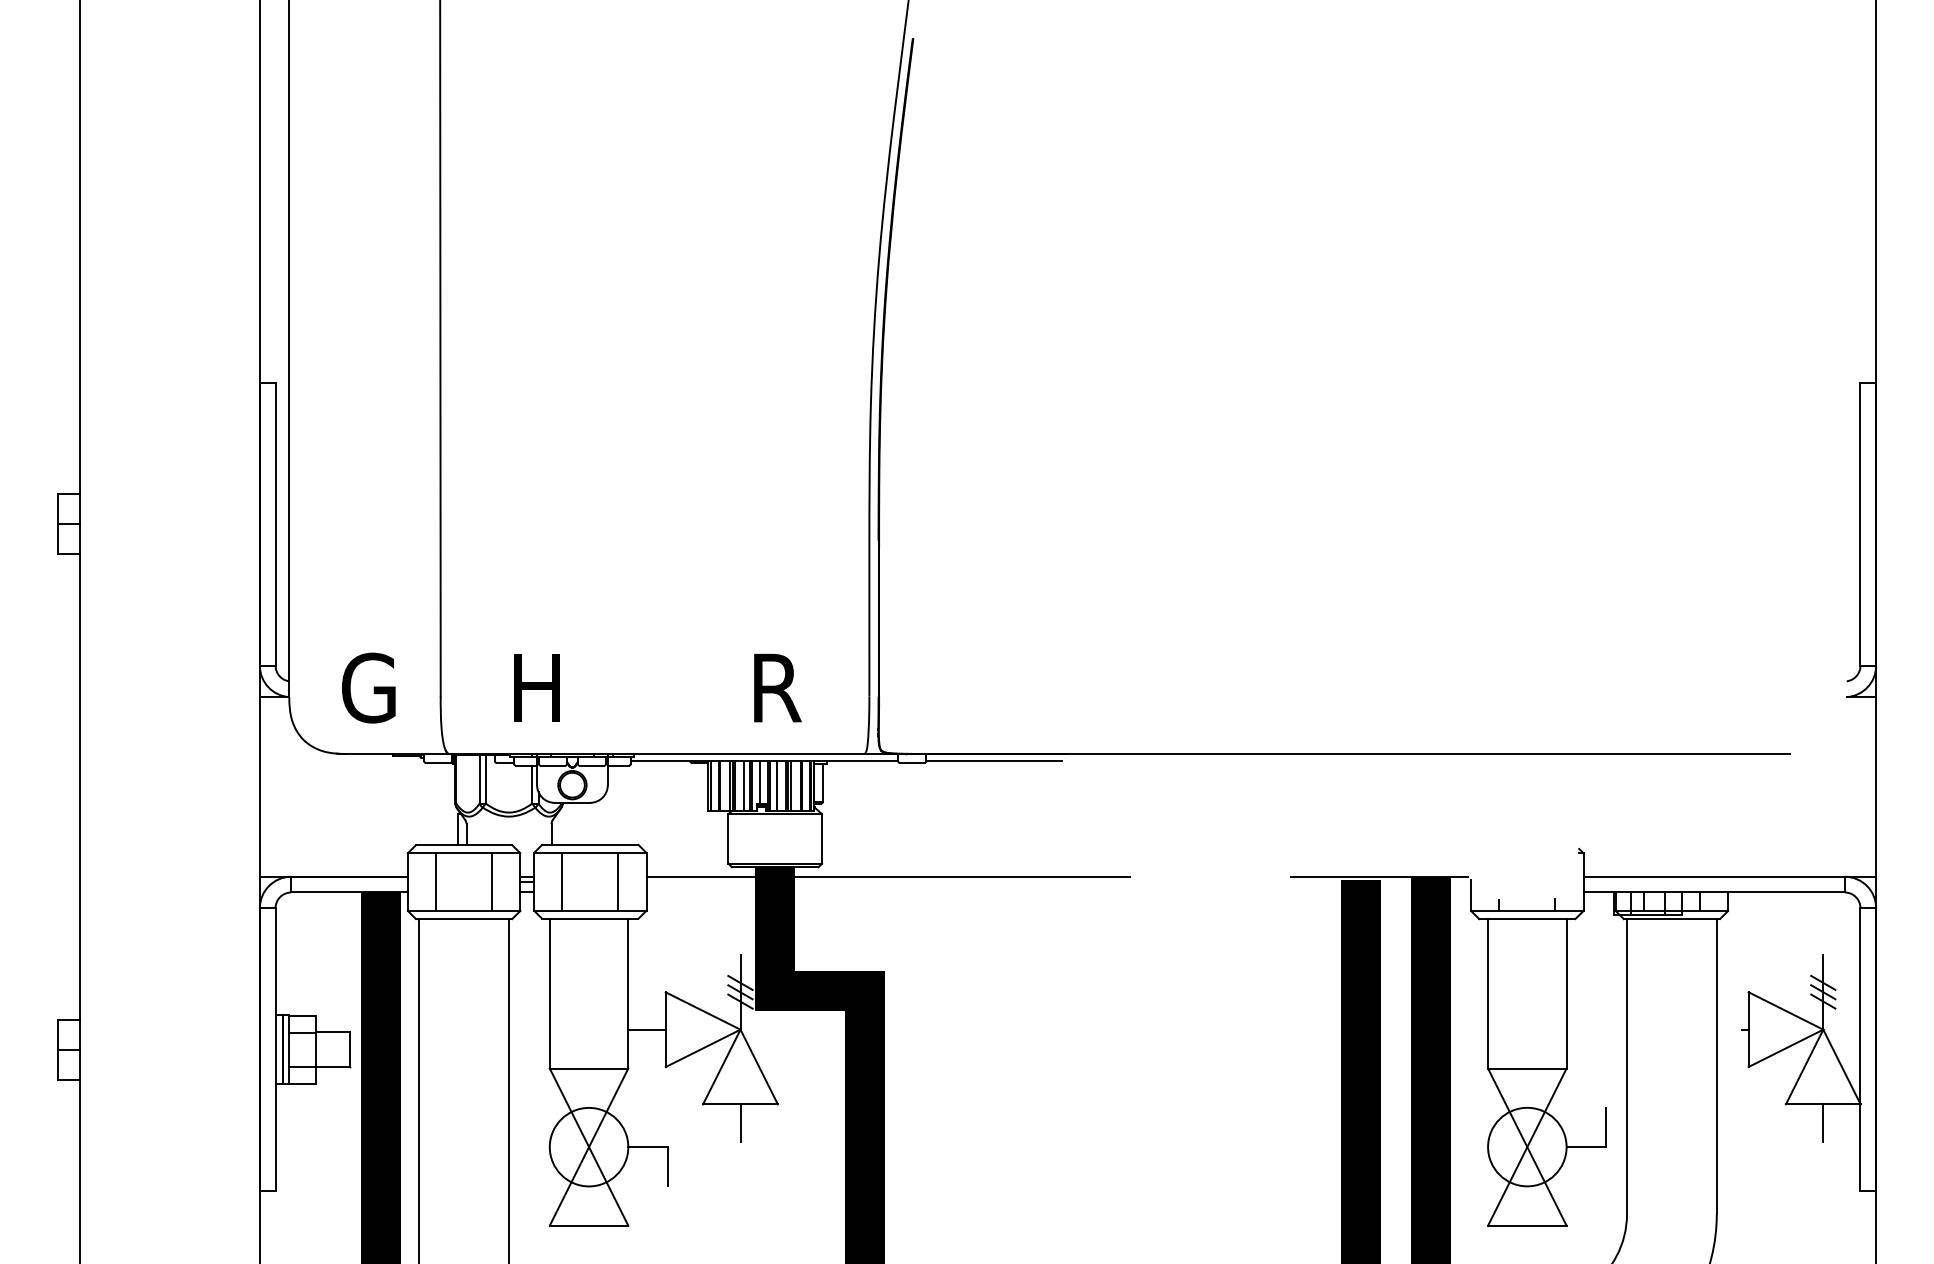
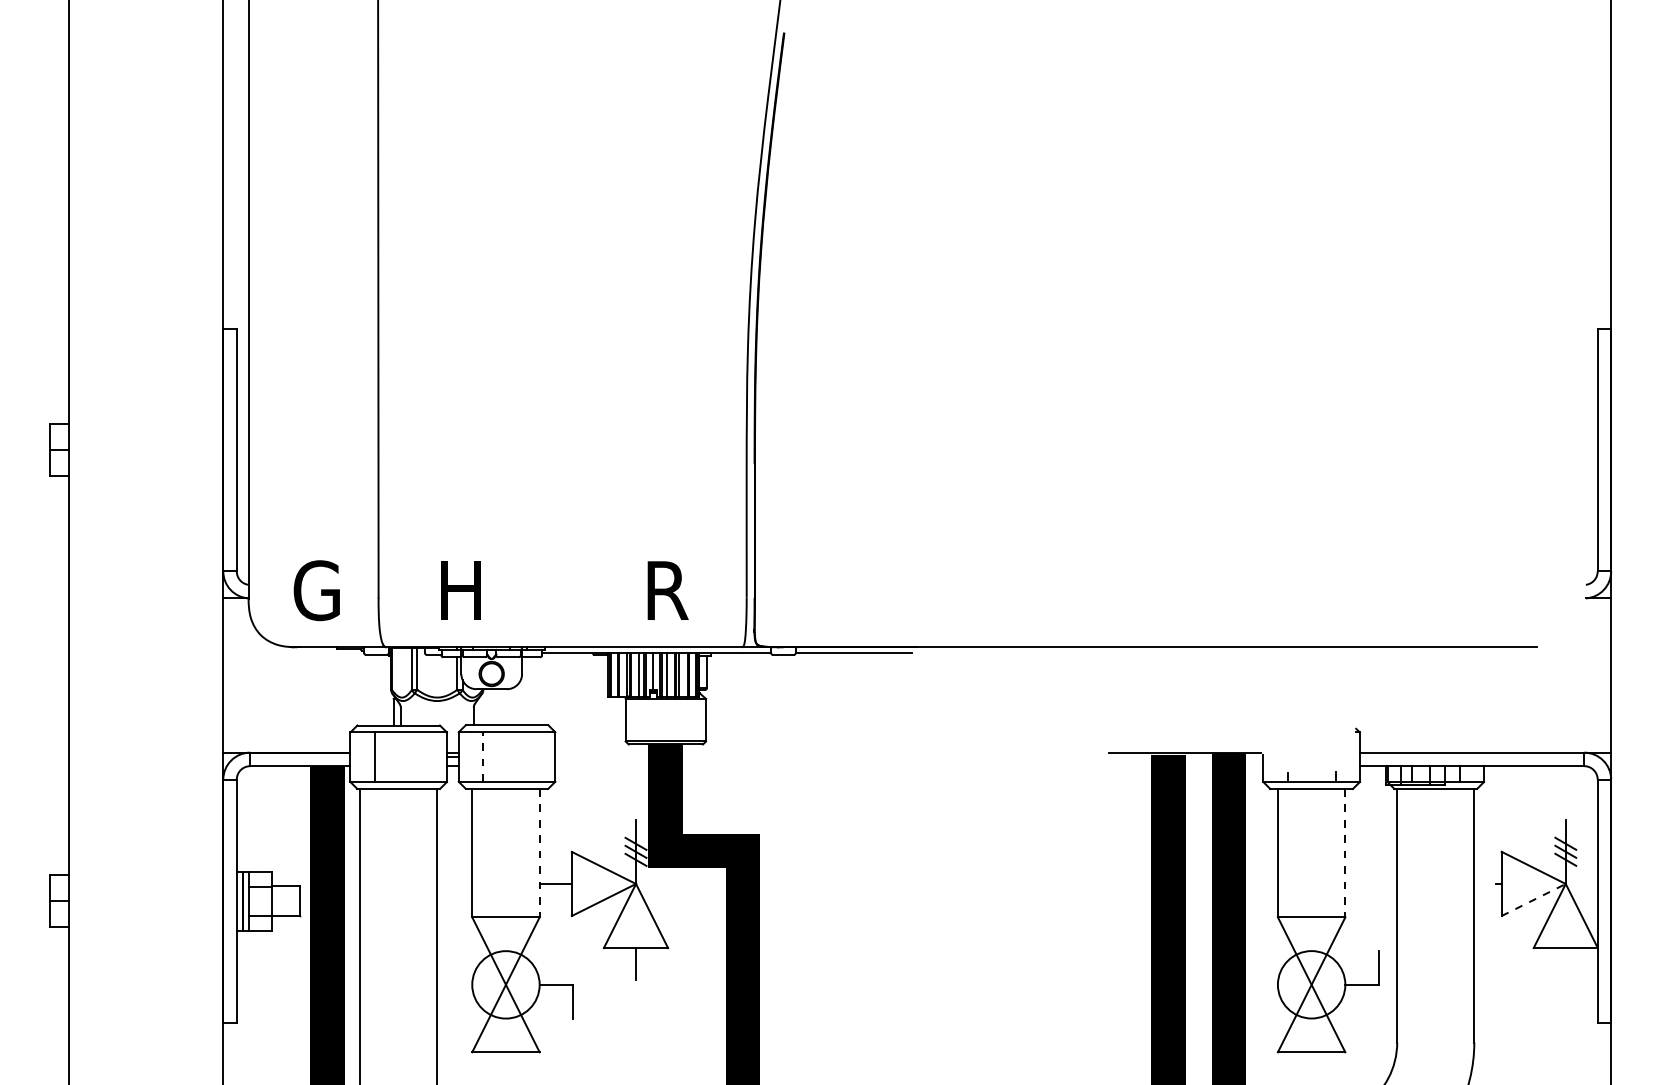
line: (887, 876) -> (762, 752), removed
line: (618, 881) -> (531, 756), removed
line: (491, 882) -> (422, 757), removed
line: (561, 882) -> (482, 757), solid -> dashed
line: (628, 994) -> (539, 853), solid -> dashed
line: (1566, 994) -> (1345, 853), solid -> dashed
line: (1785, 1048) -> (1533, 900), solid -> dashed
line: (1822, 1123) -> (1565, 964), removed

